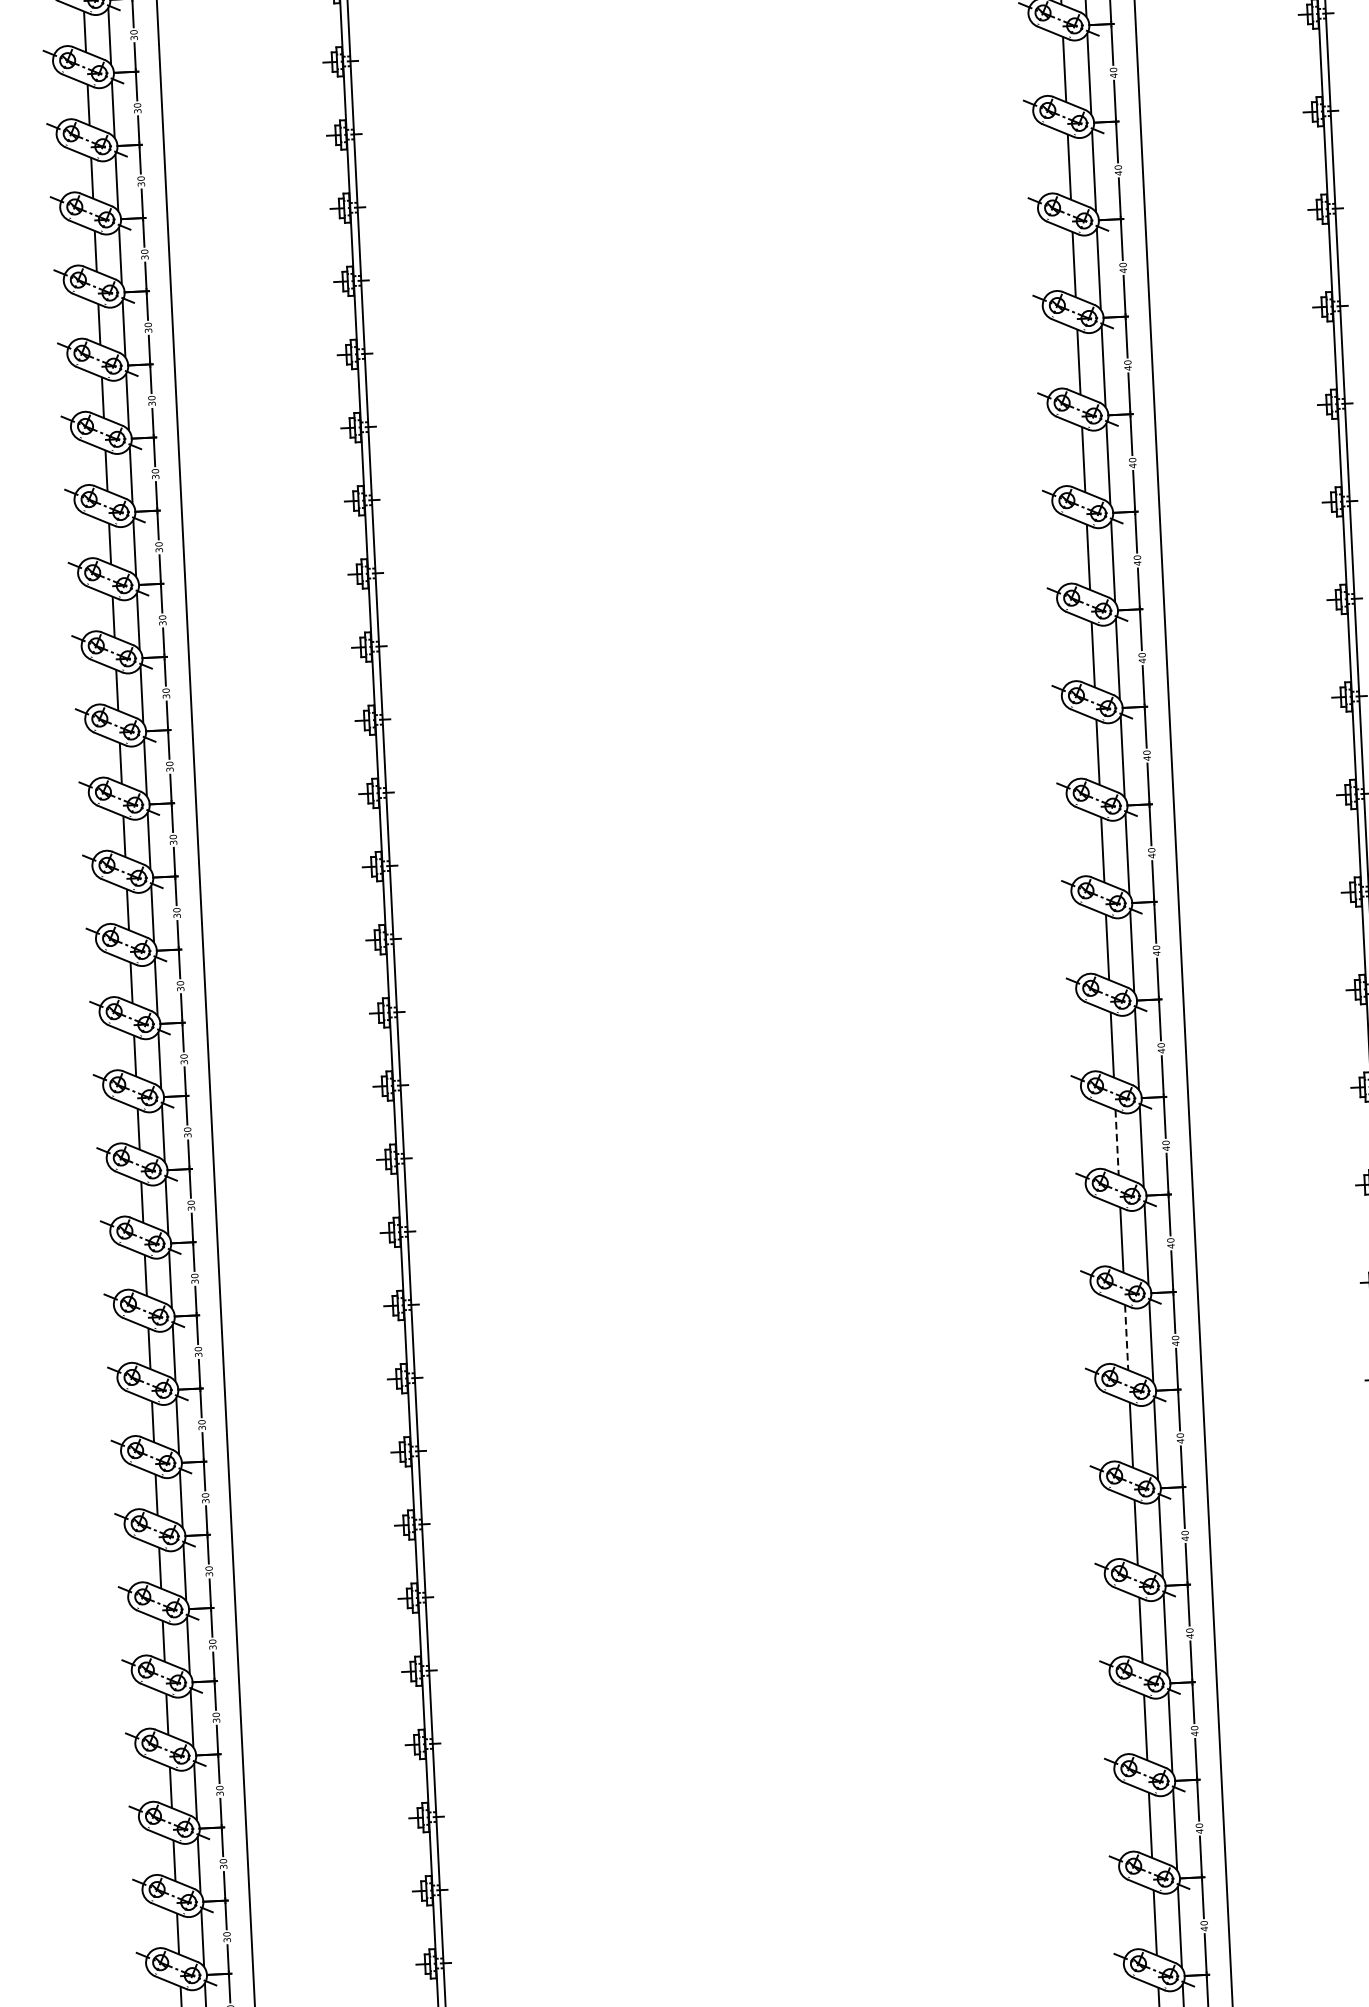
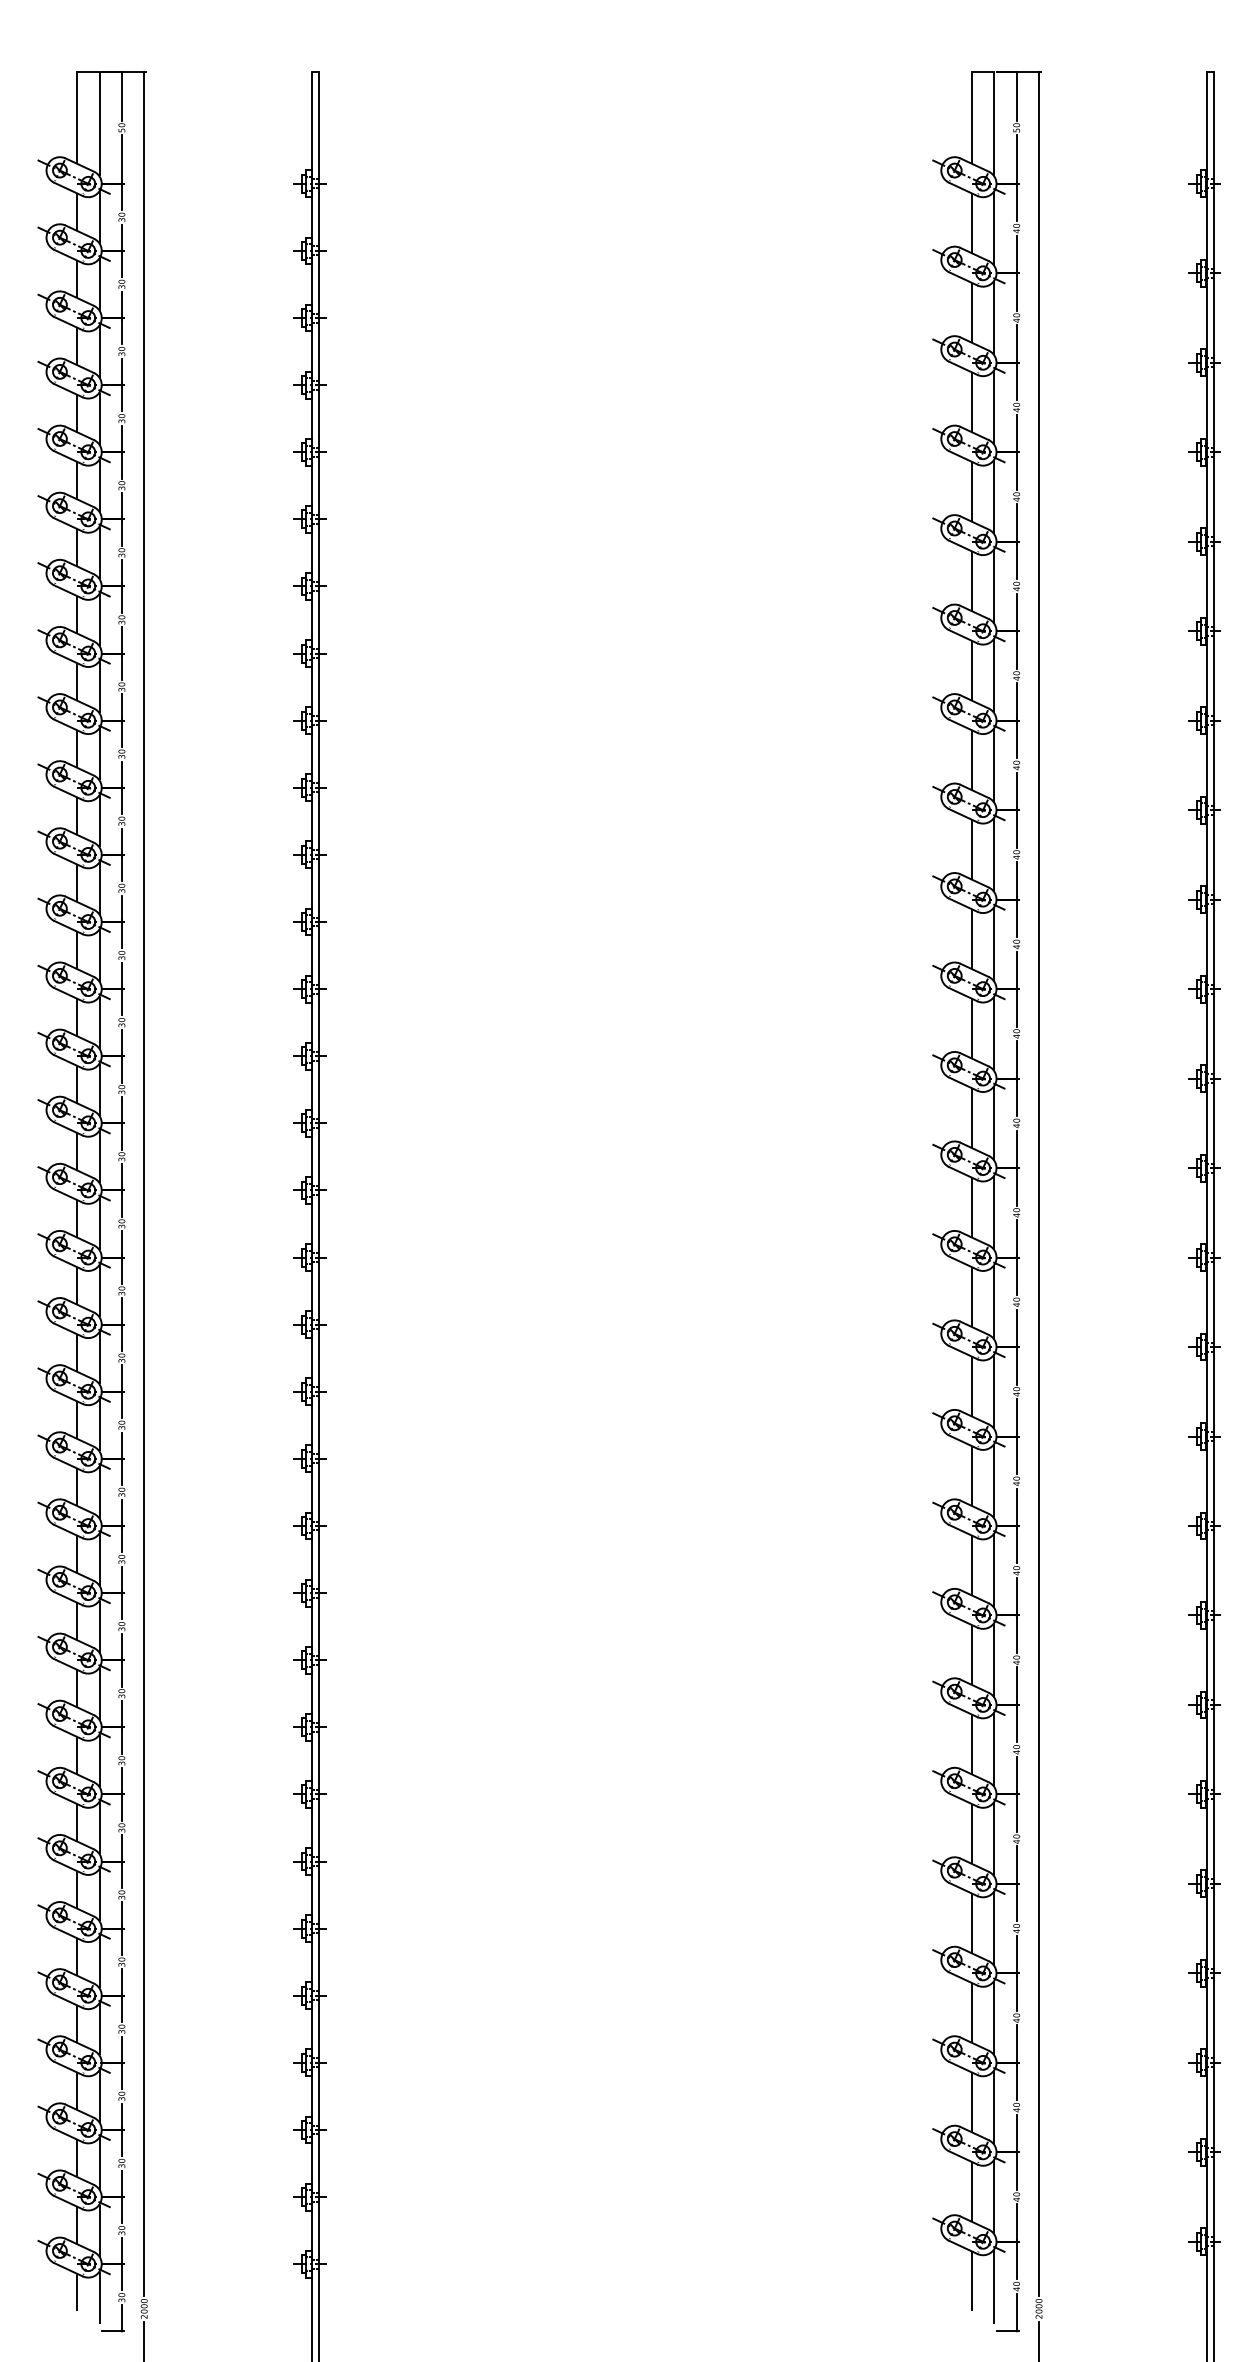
line: (1116, 1143) -> (971, 1476), dashed -> solid
line: (1126, 1338) -> (971, 1655), dashed -> solid

